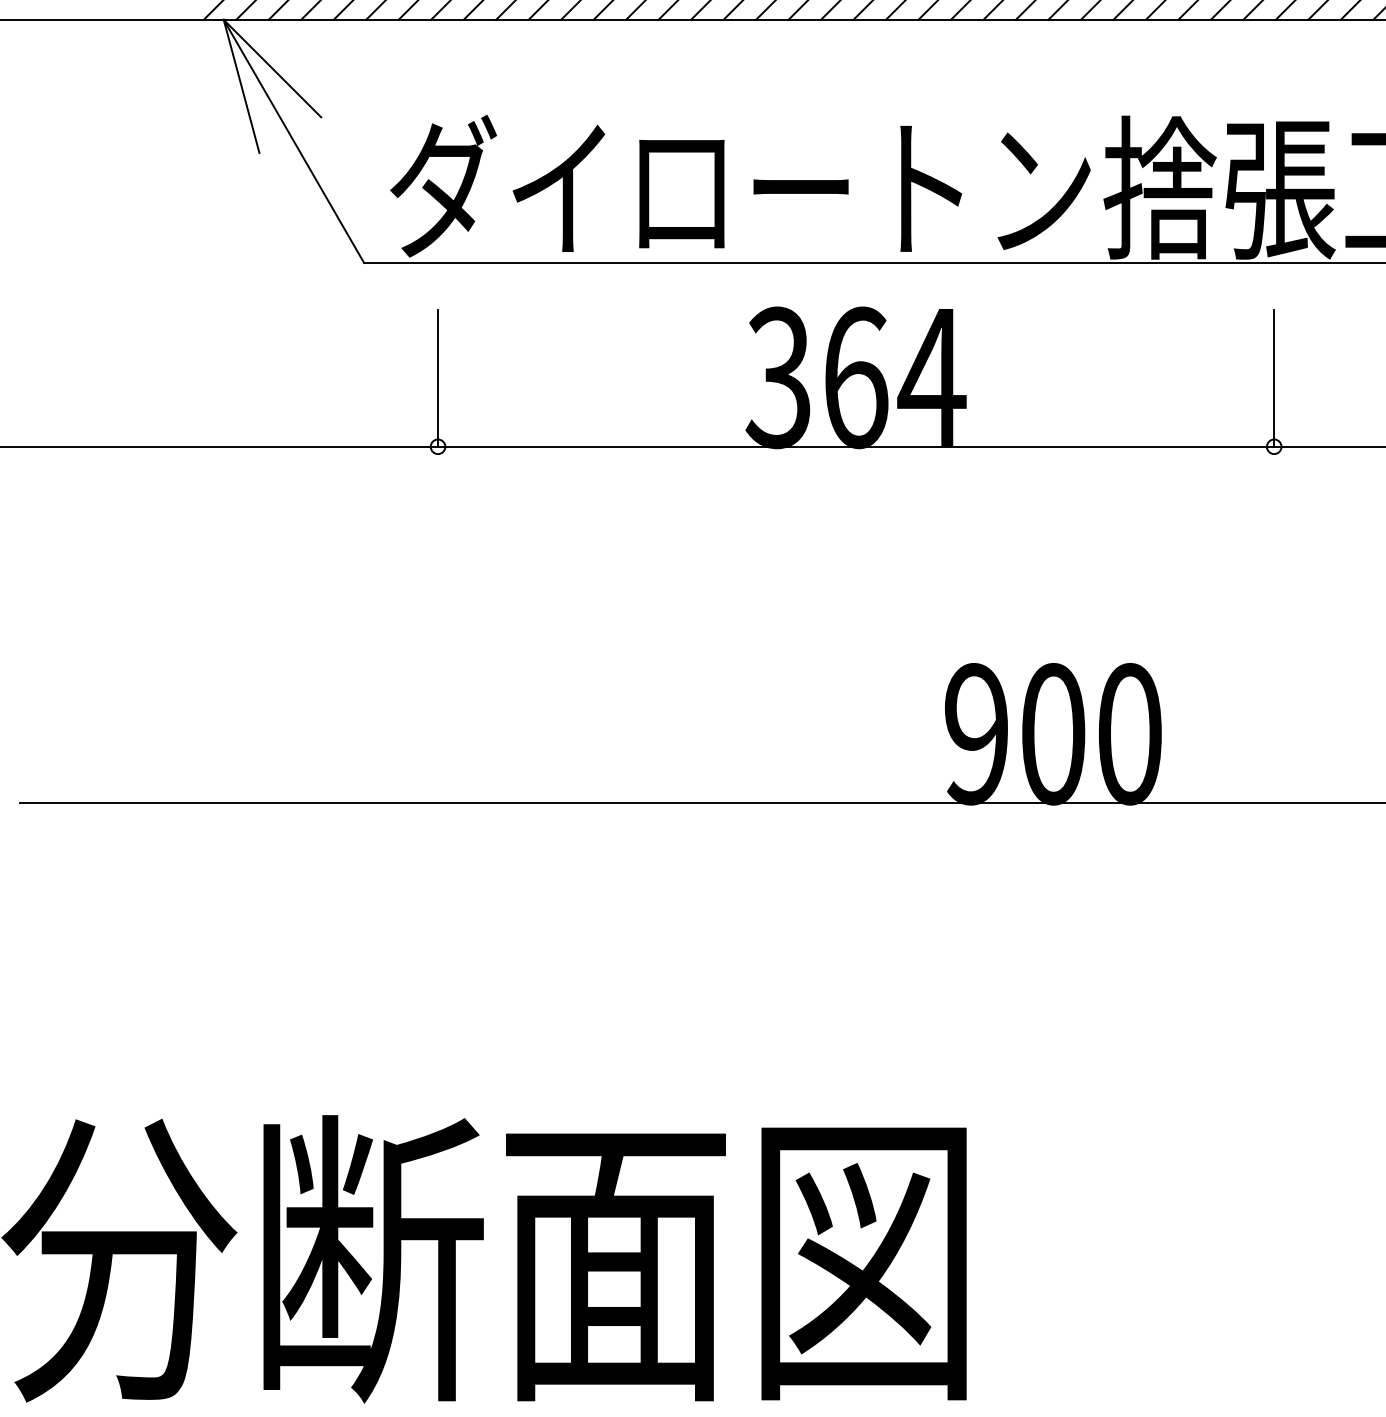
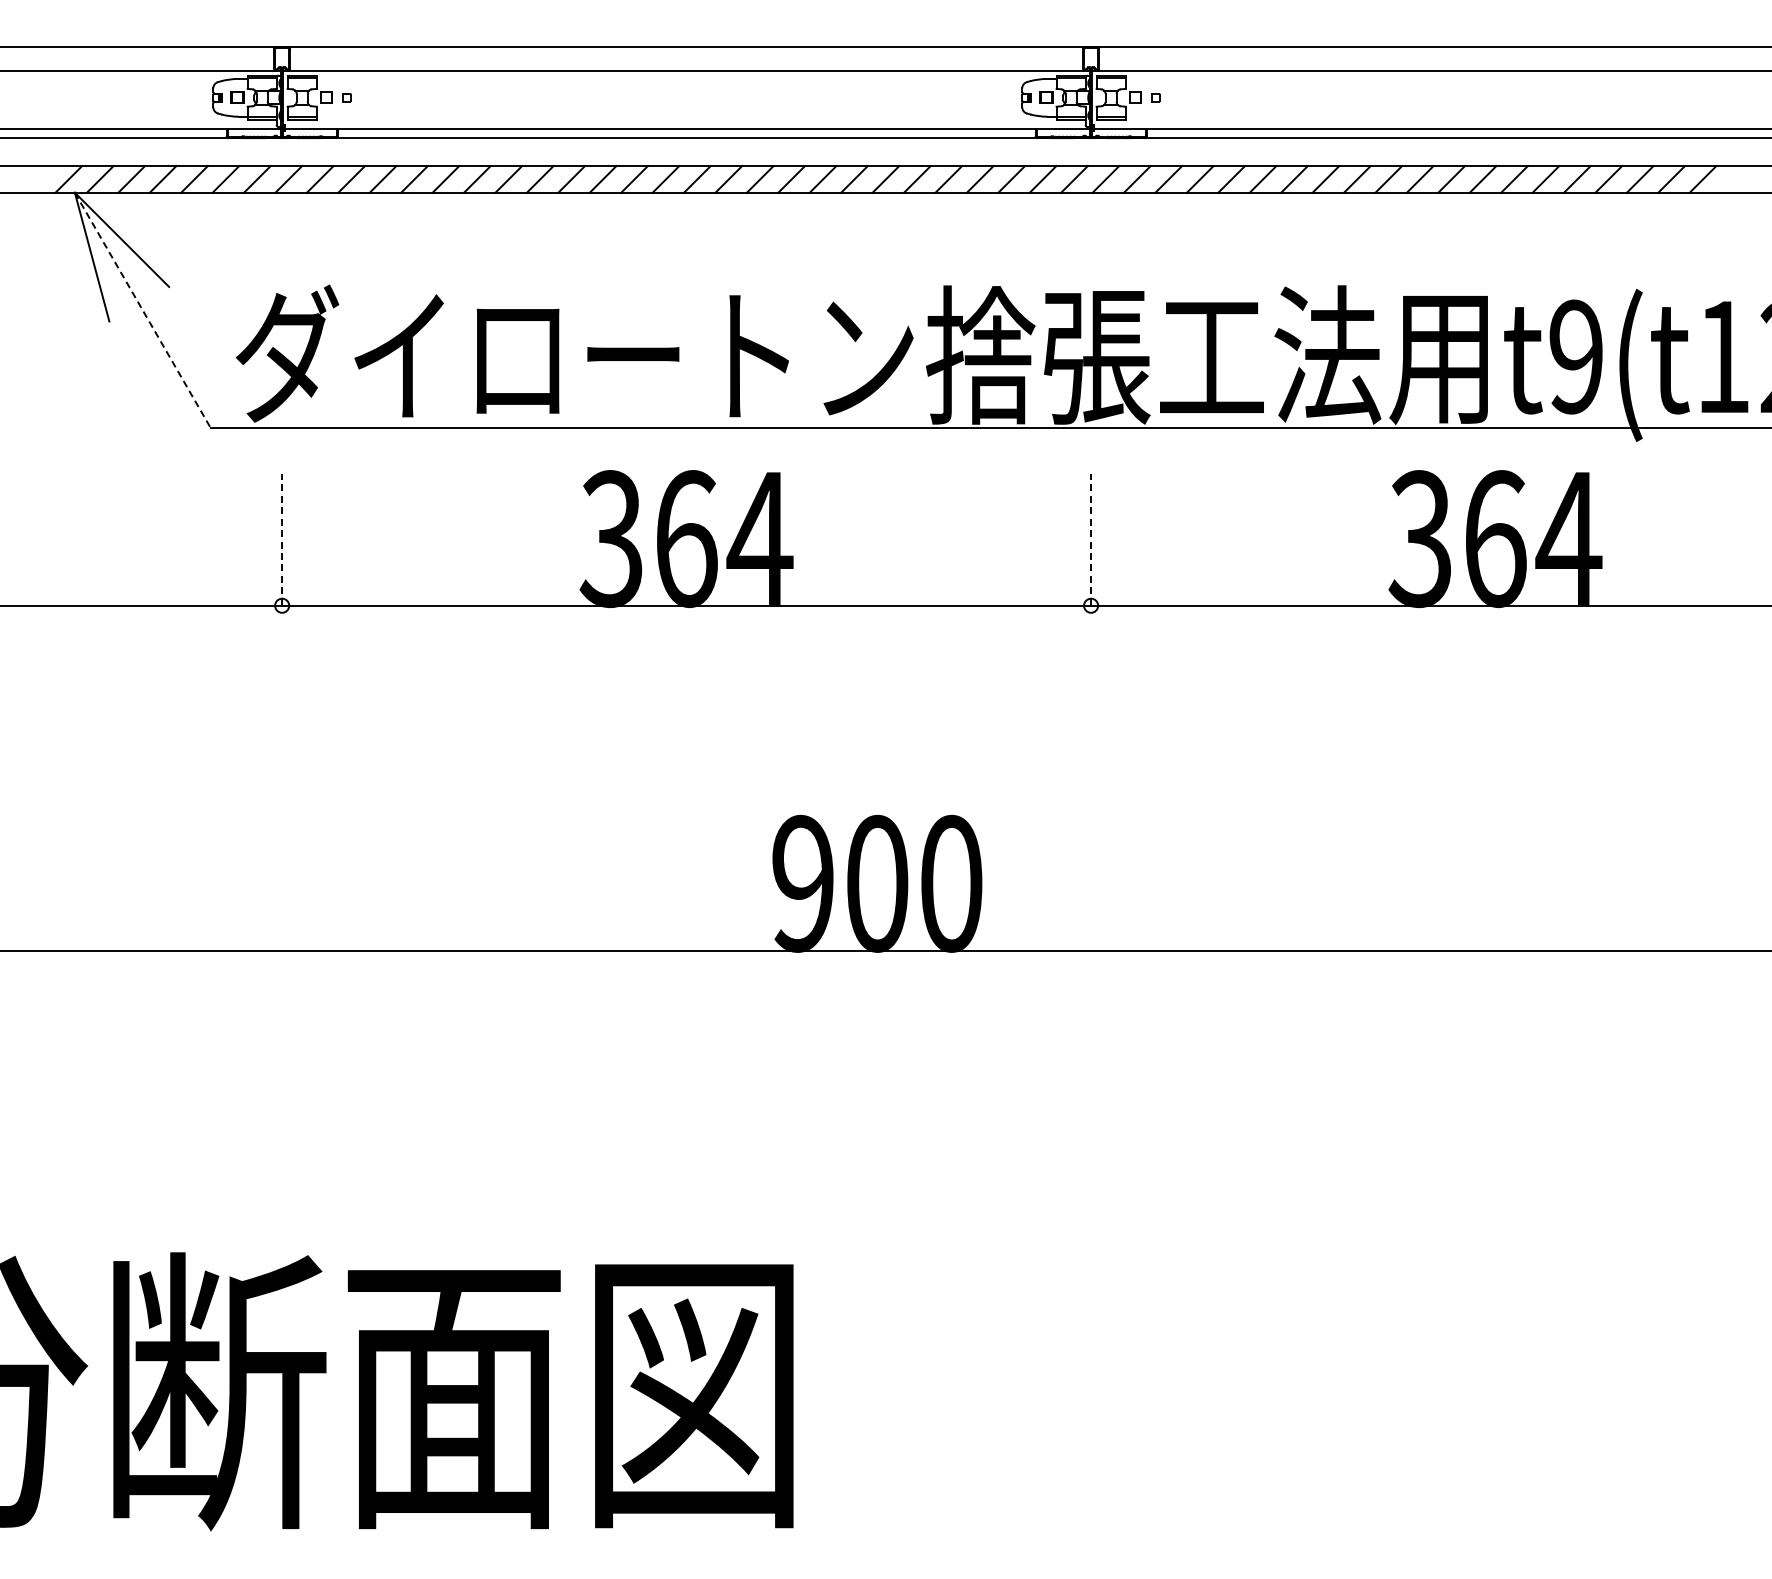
line: (293, 141) -> (142, 310), solid -> dashed
line: (438, 378) -> (282, 539), solid -> dashed
line: (1274, 378) -> (1091, 539), solid -> dashed

